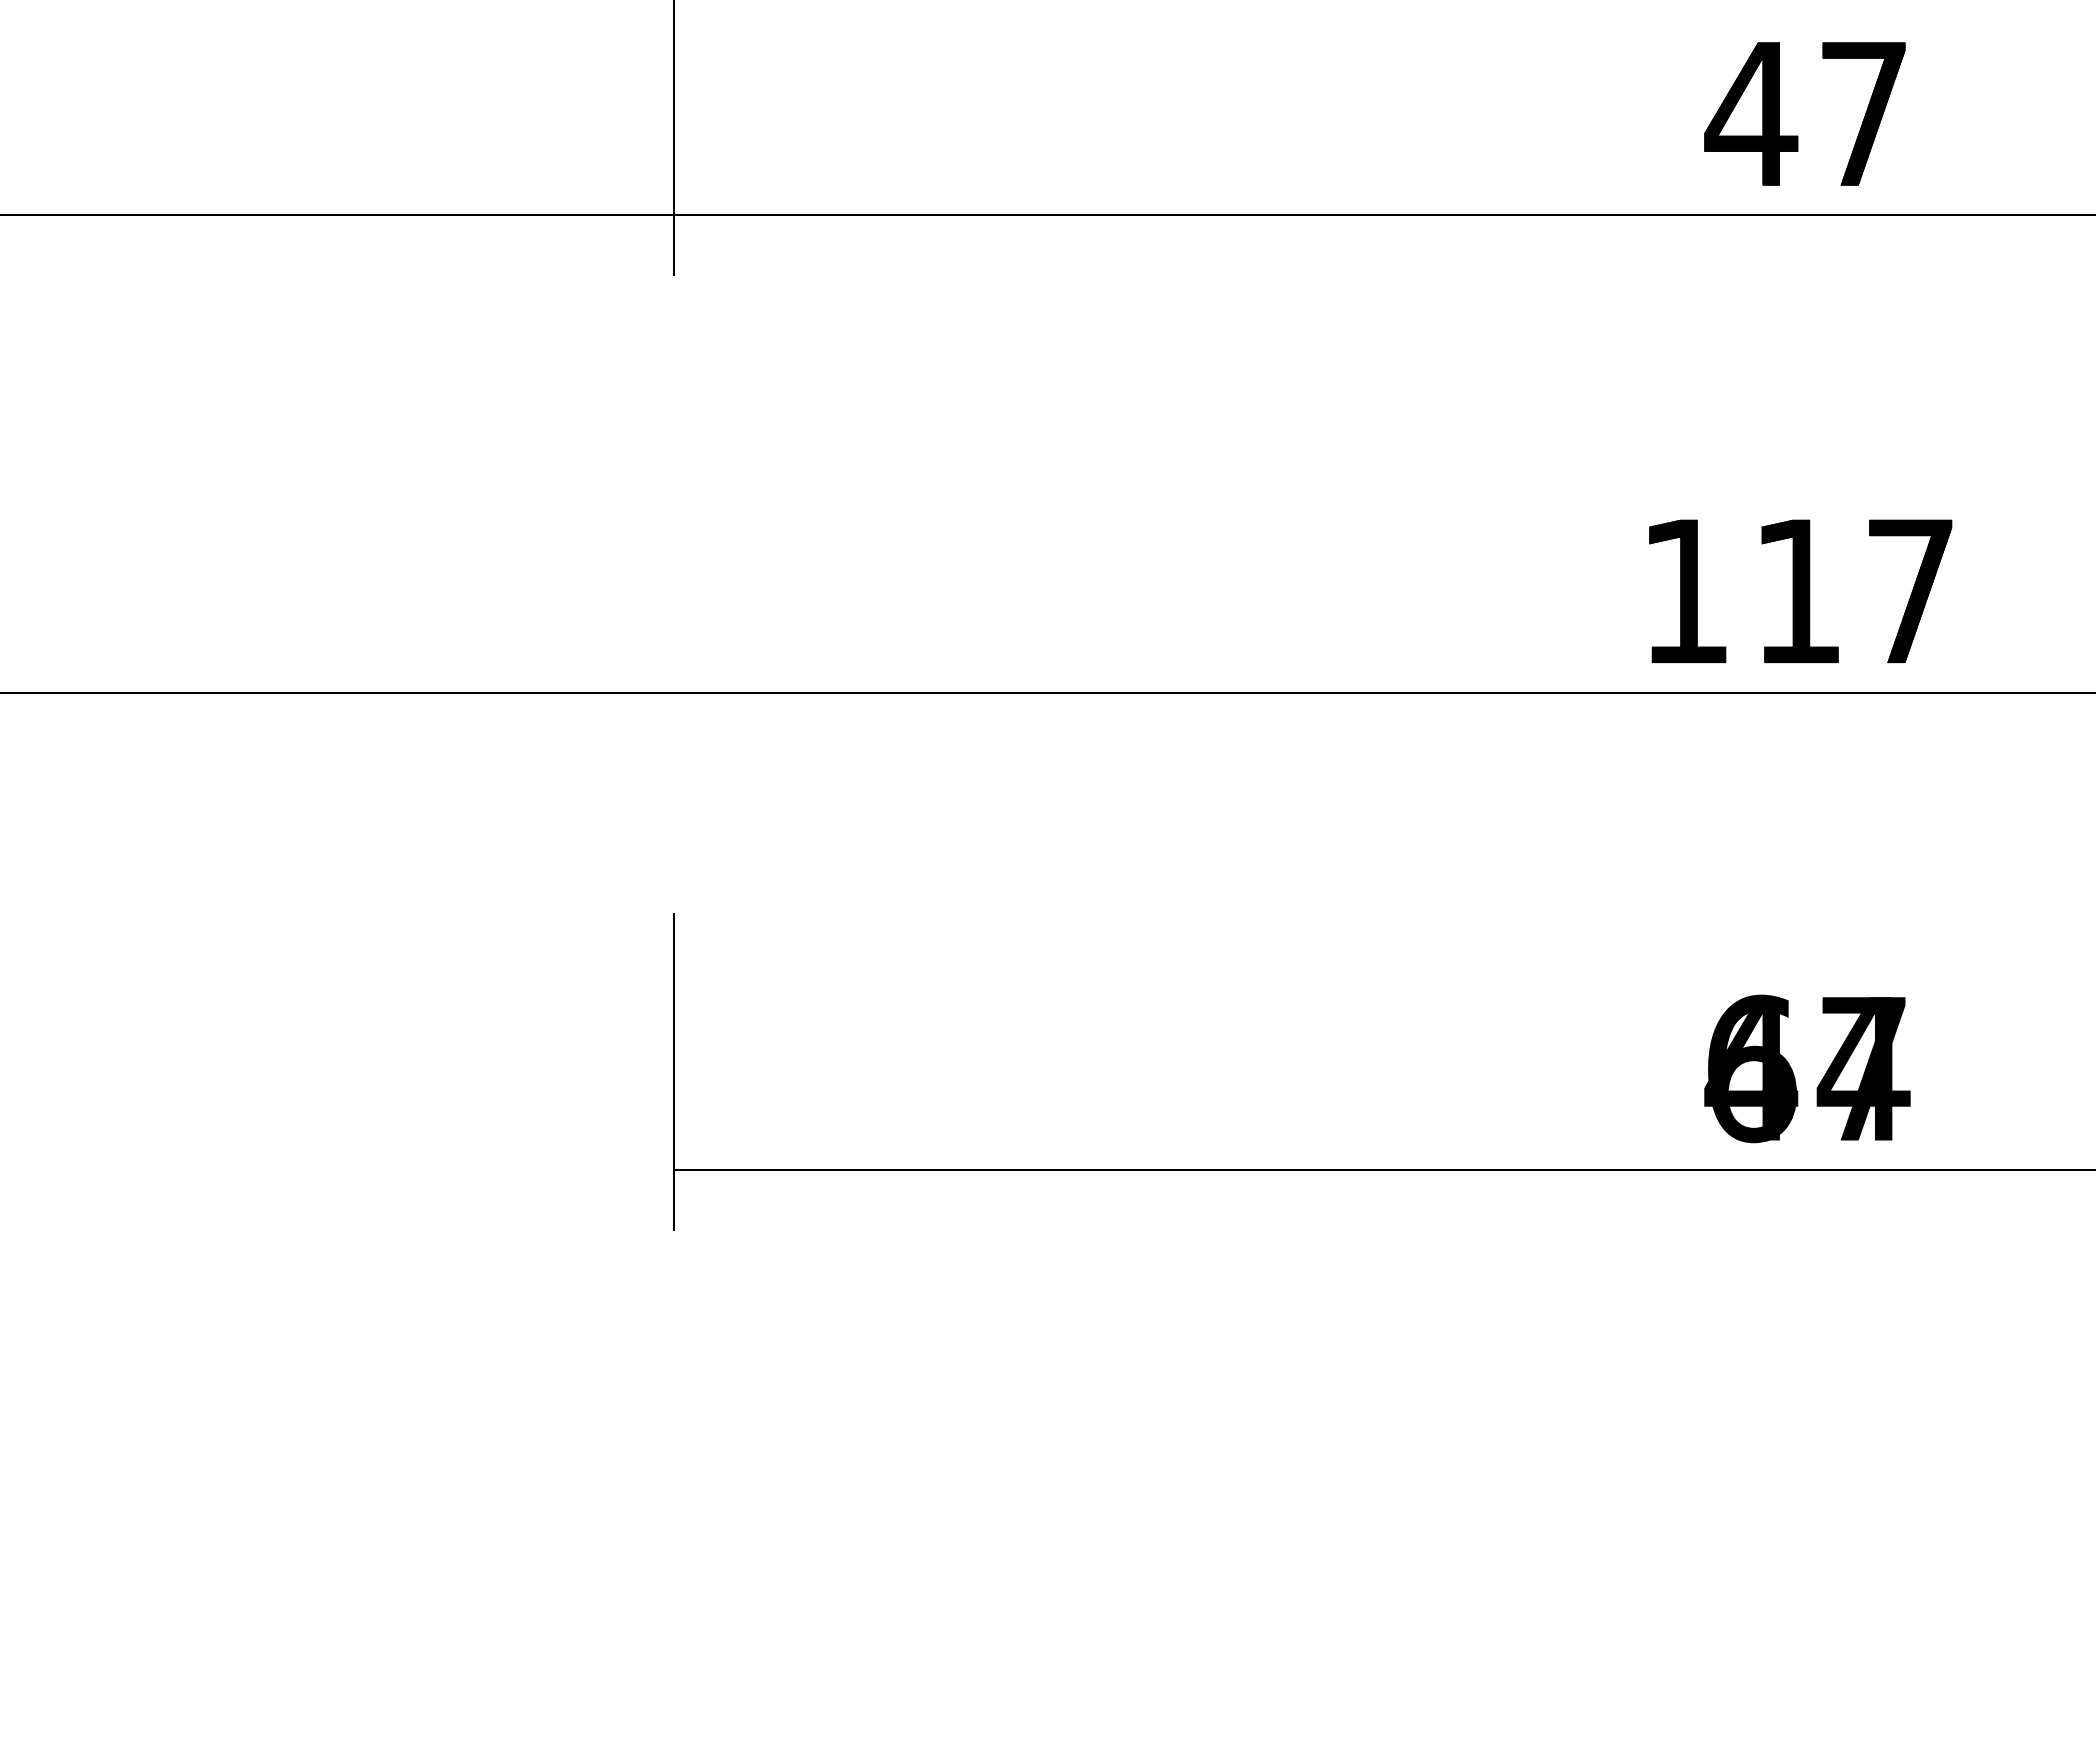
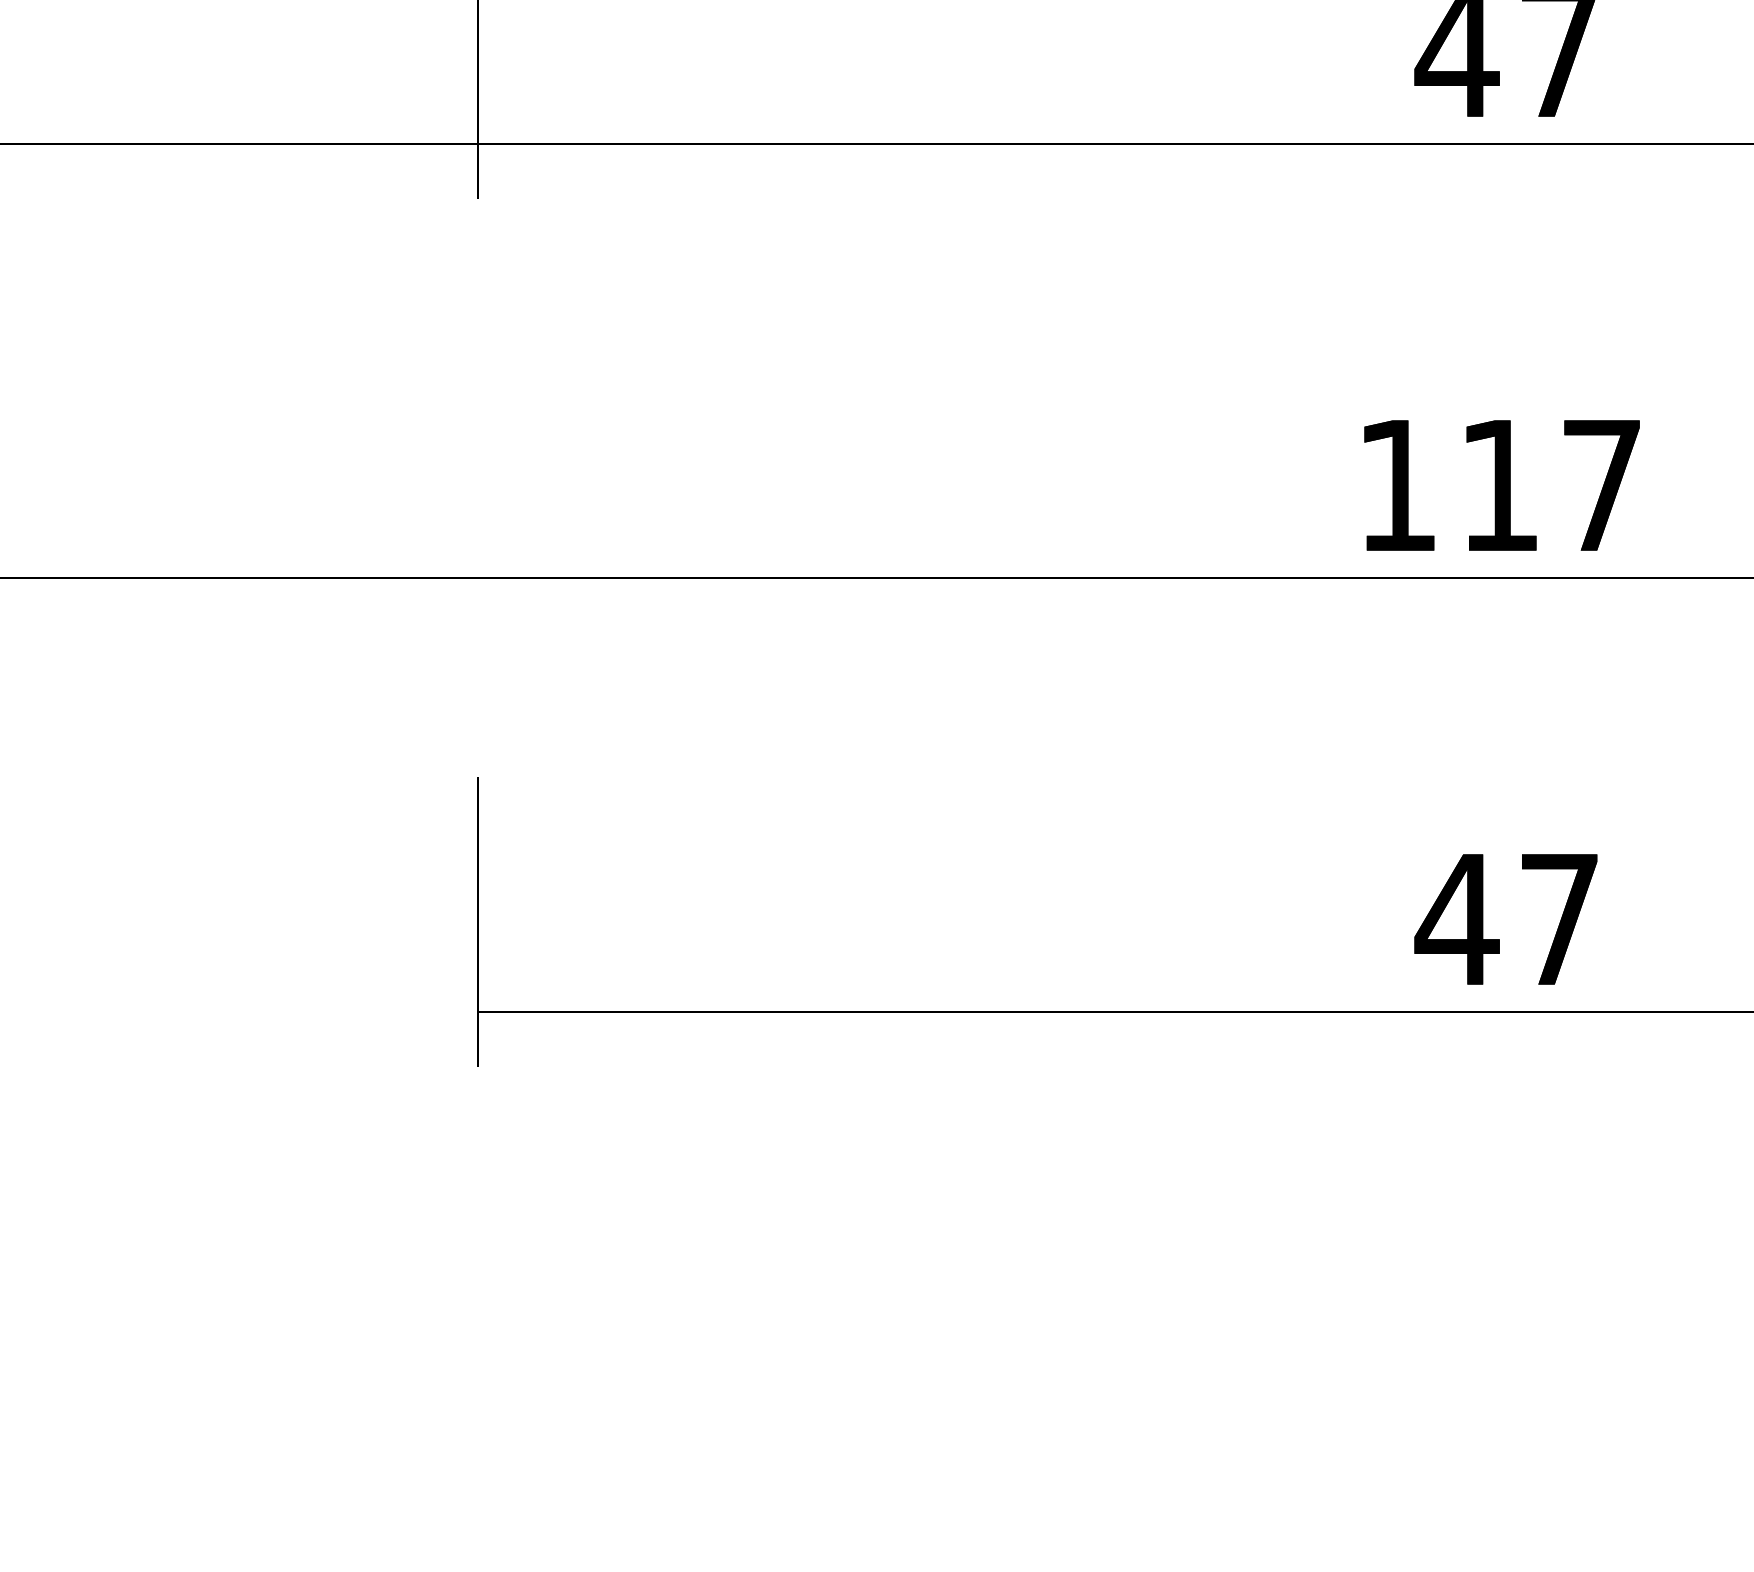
text: (1807, 1068) -> (1508, 919), 64 -> 47

